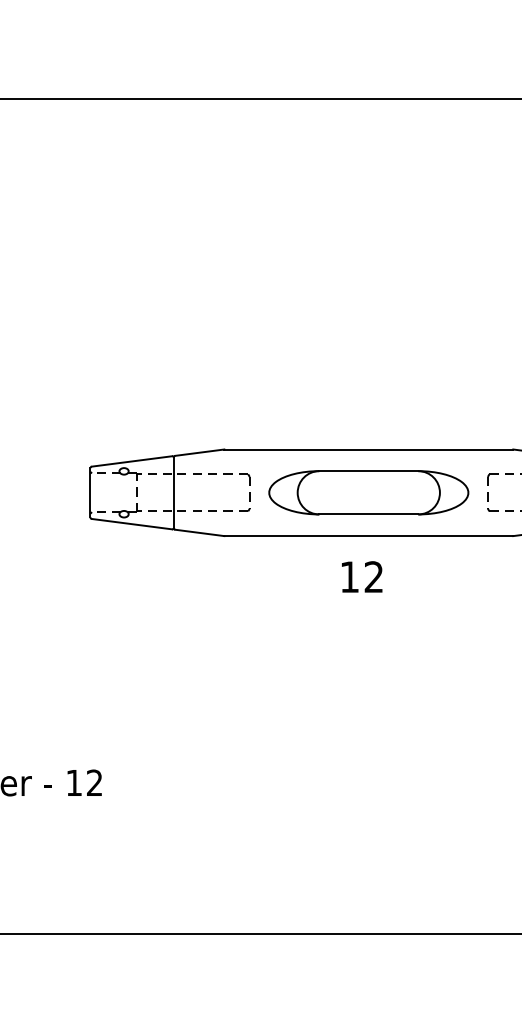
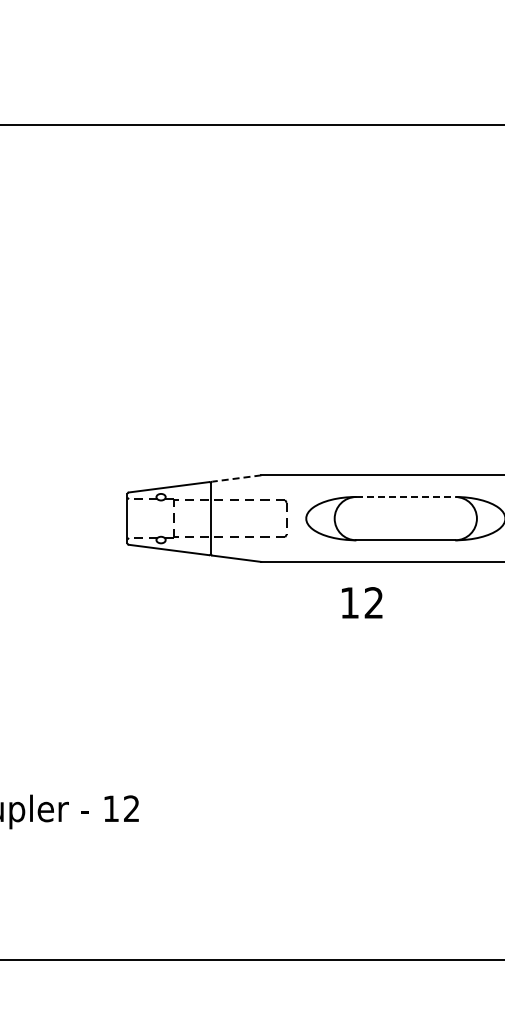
line: (199, 452) -> (236, 478), solid -> dashed
line: (369, 471) -> (406, 497), solid -> dashed
text: (362, 576) -> (362, 602), moved

